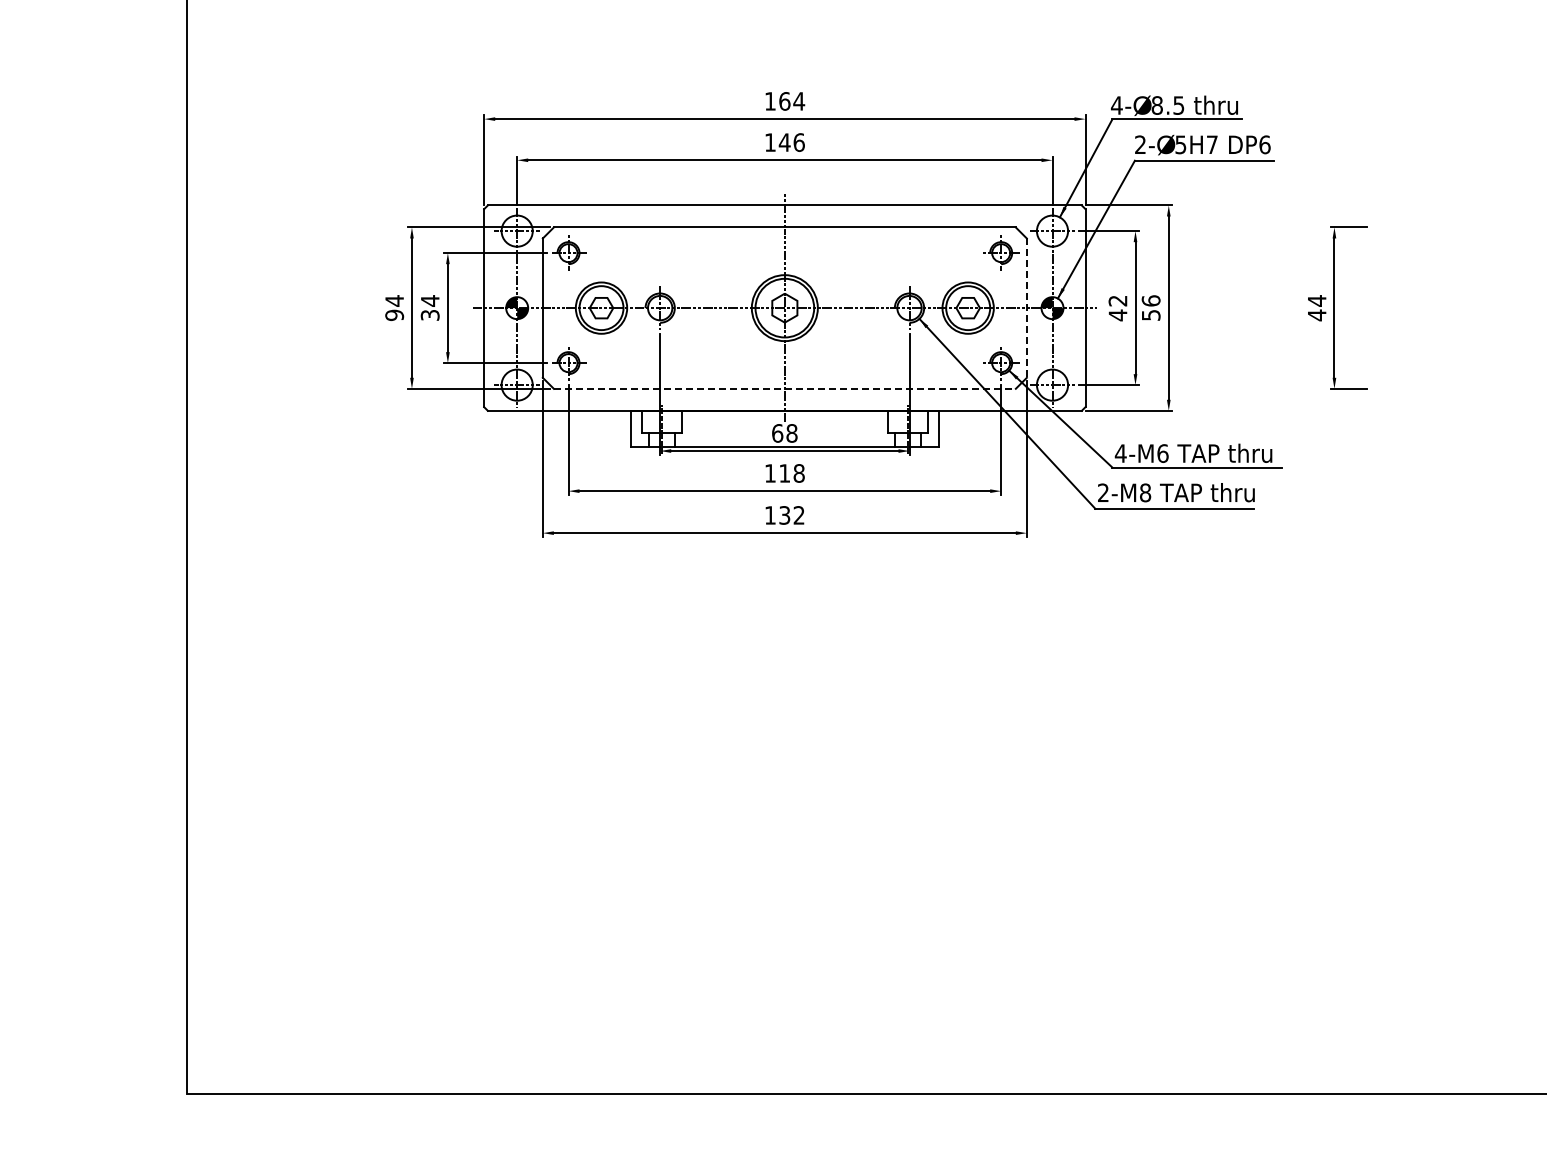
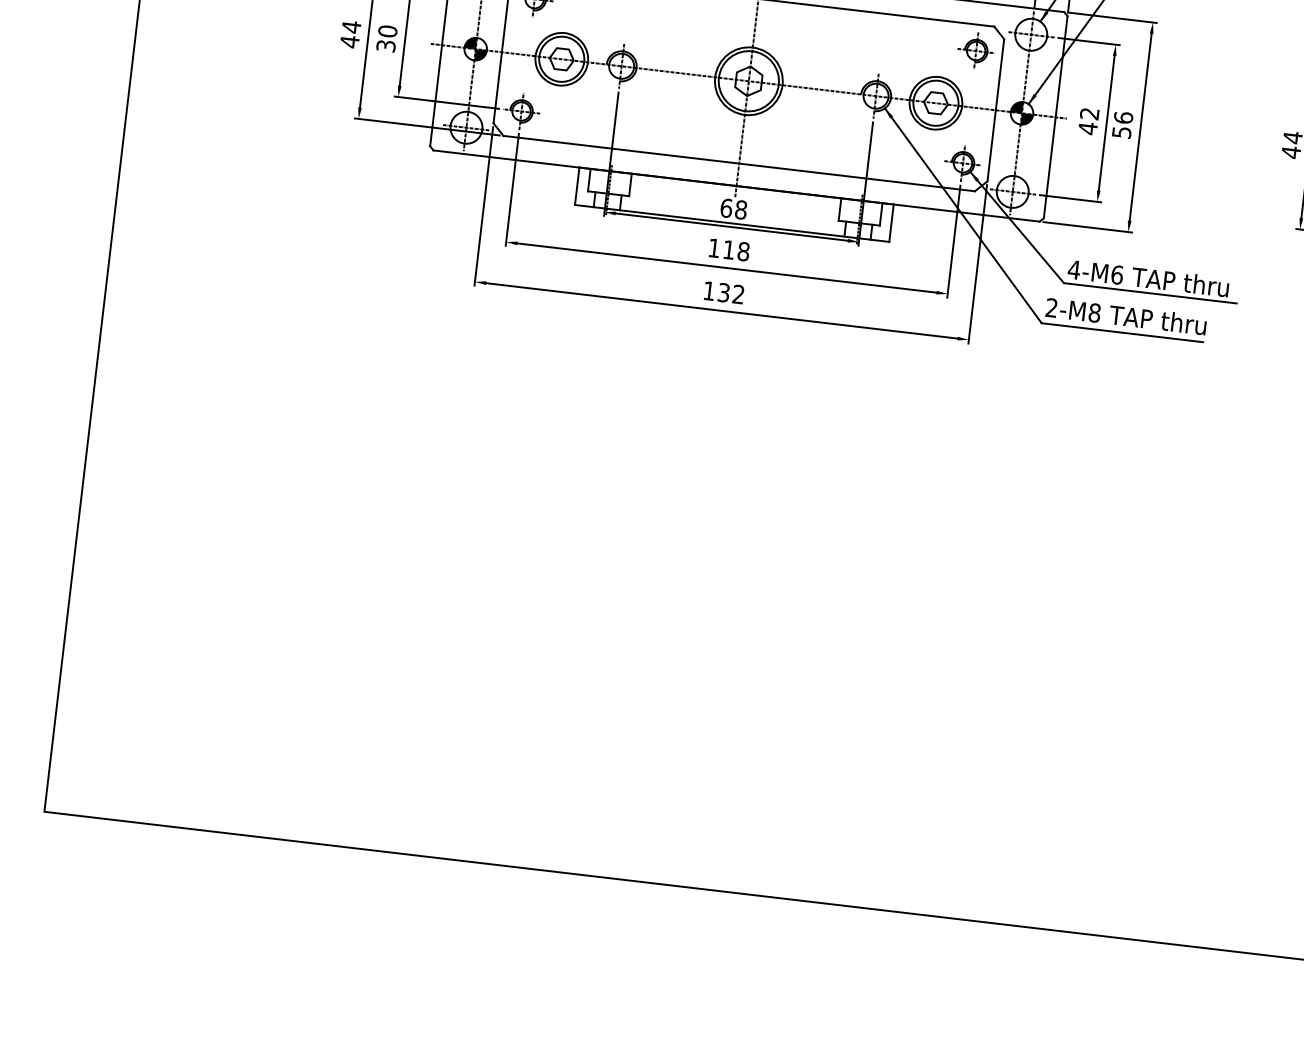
text: (429, 300) -> (387, 30), 34 -> 30
line: (1026, 308) -> (995, 110), dashed -> solid
text: (394, 315) -> (349, 41), 94 -> 44
line: (784, 388) -> (738, 163), dashed -> solid

